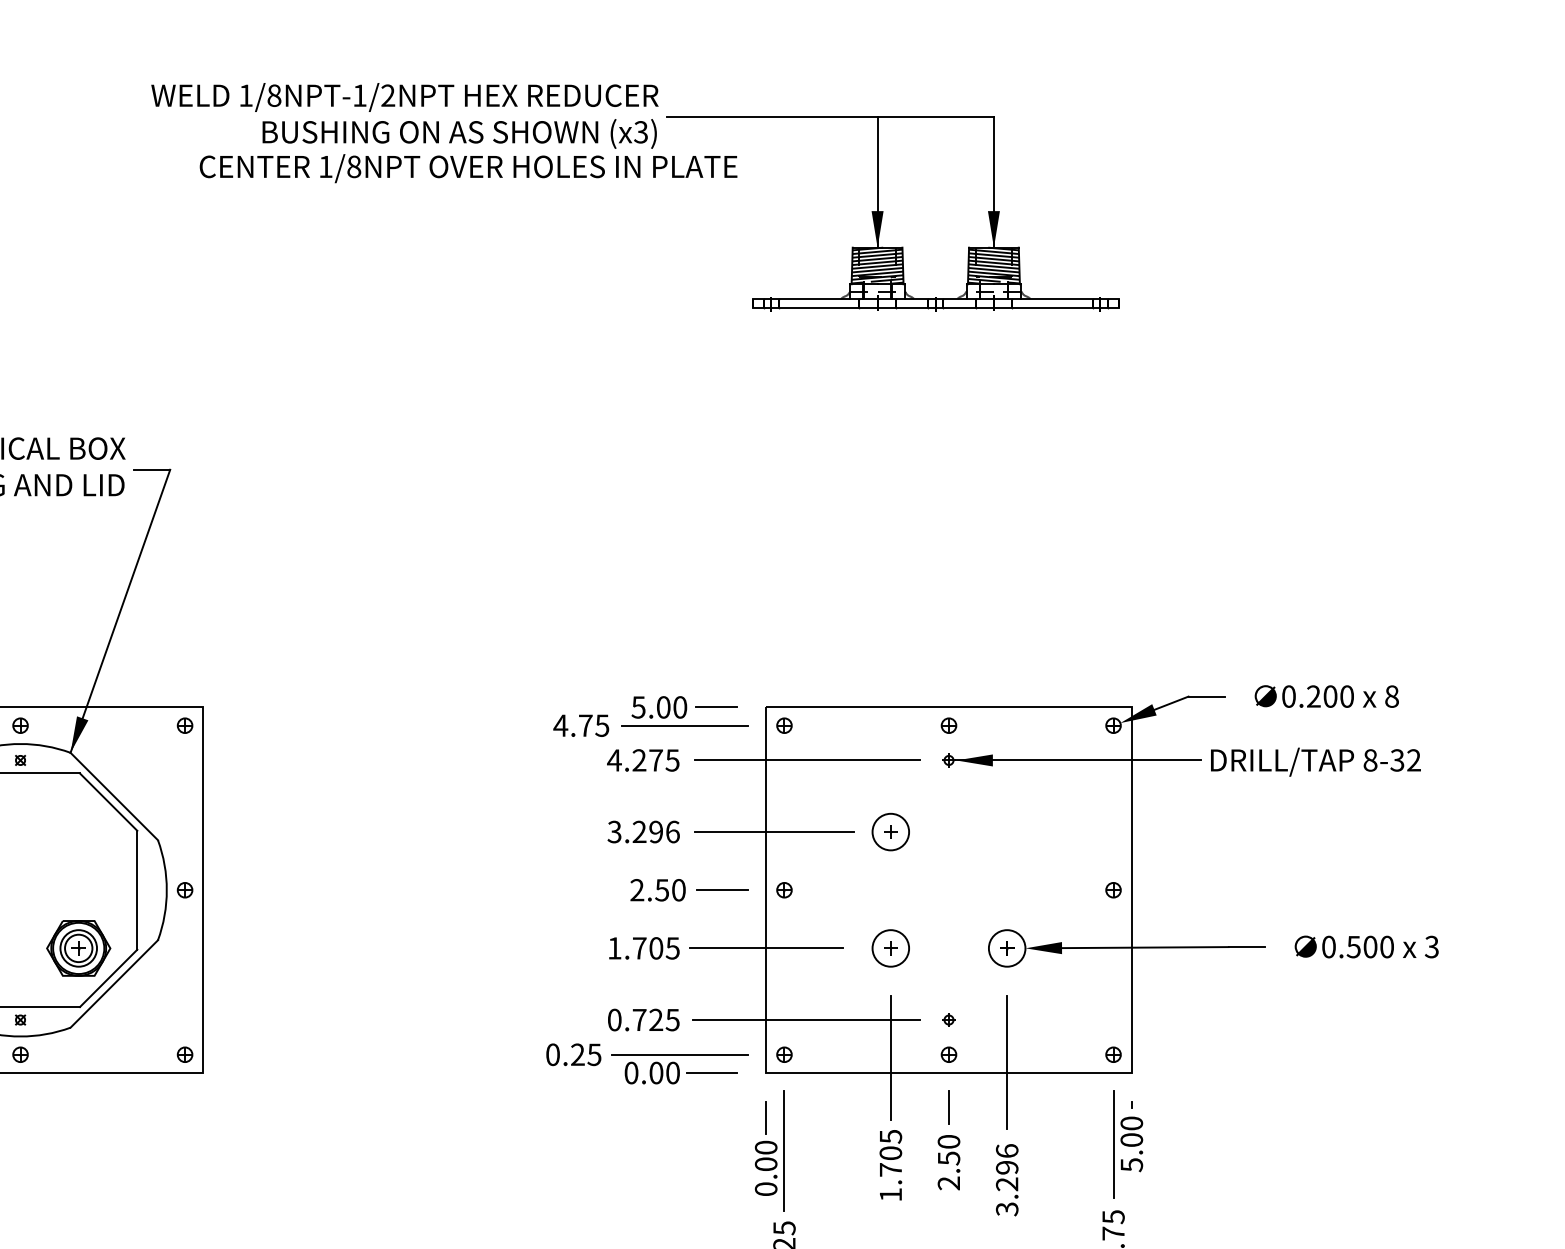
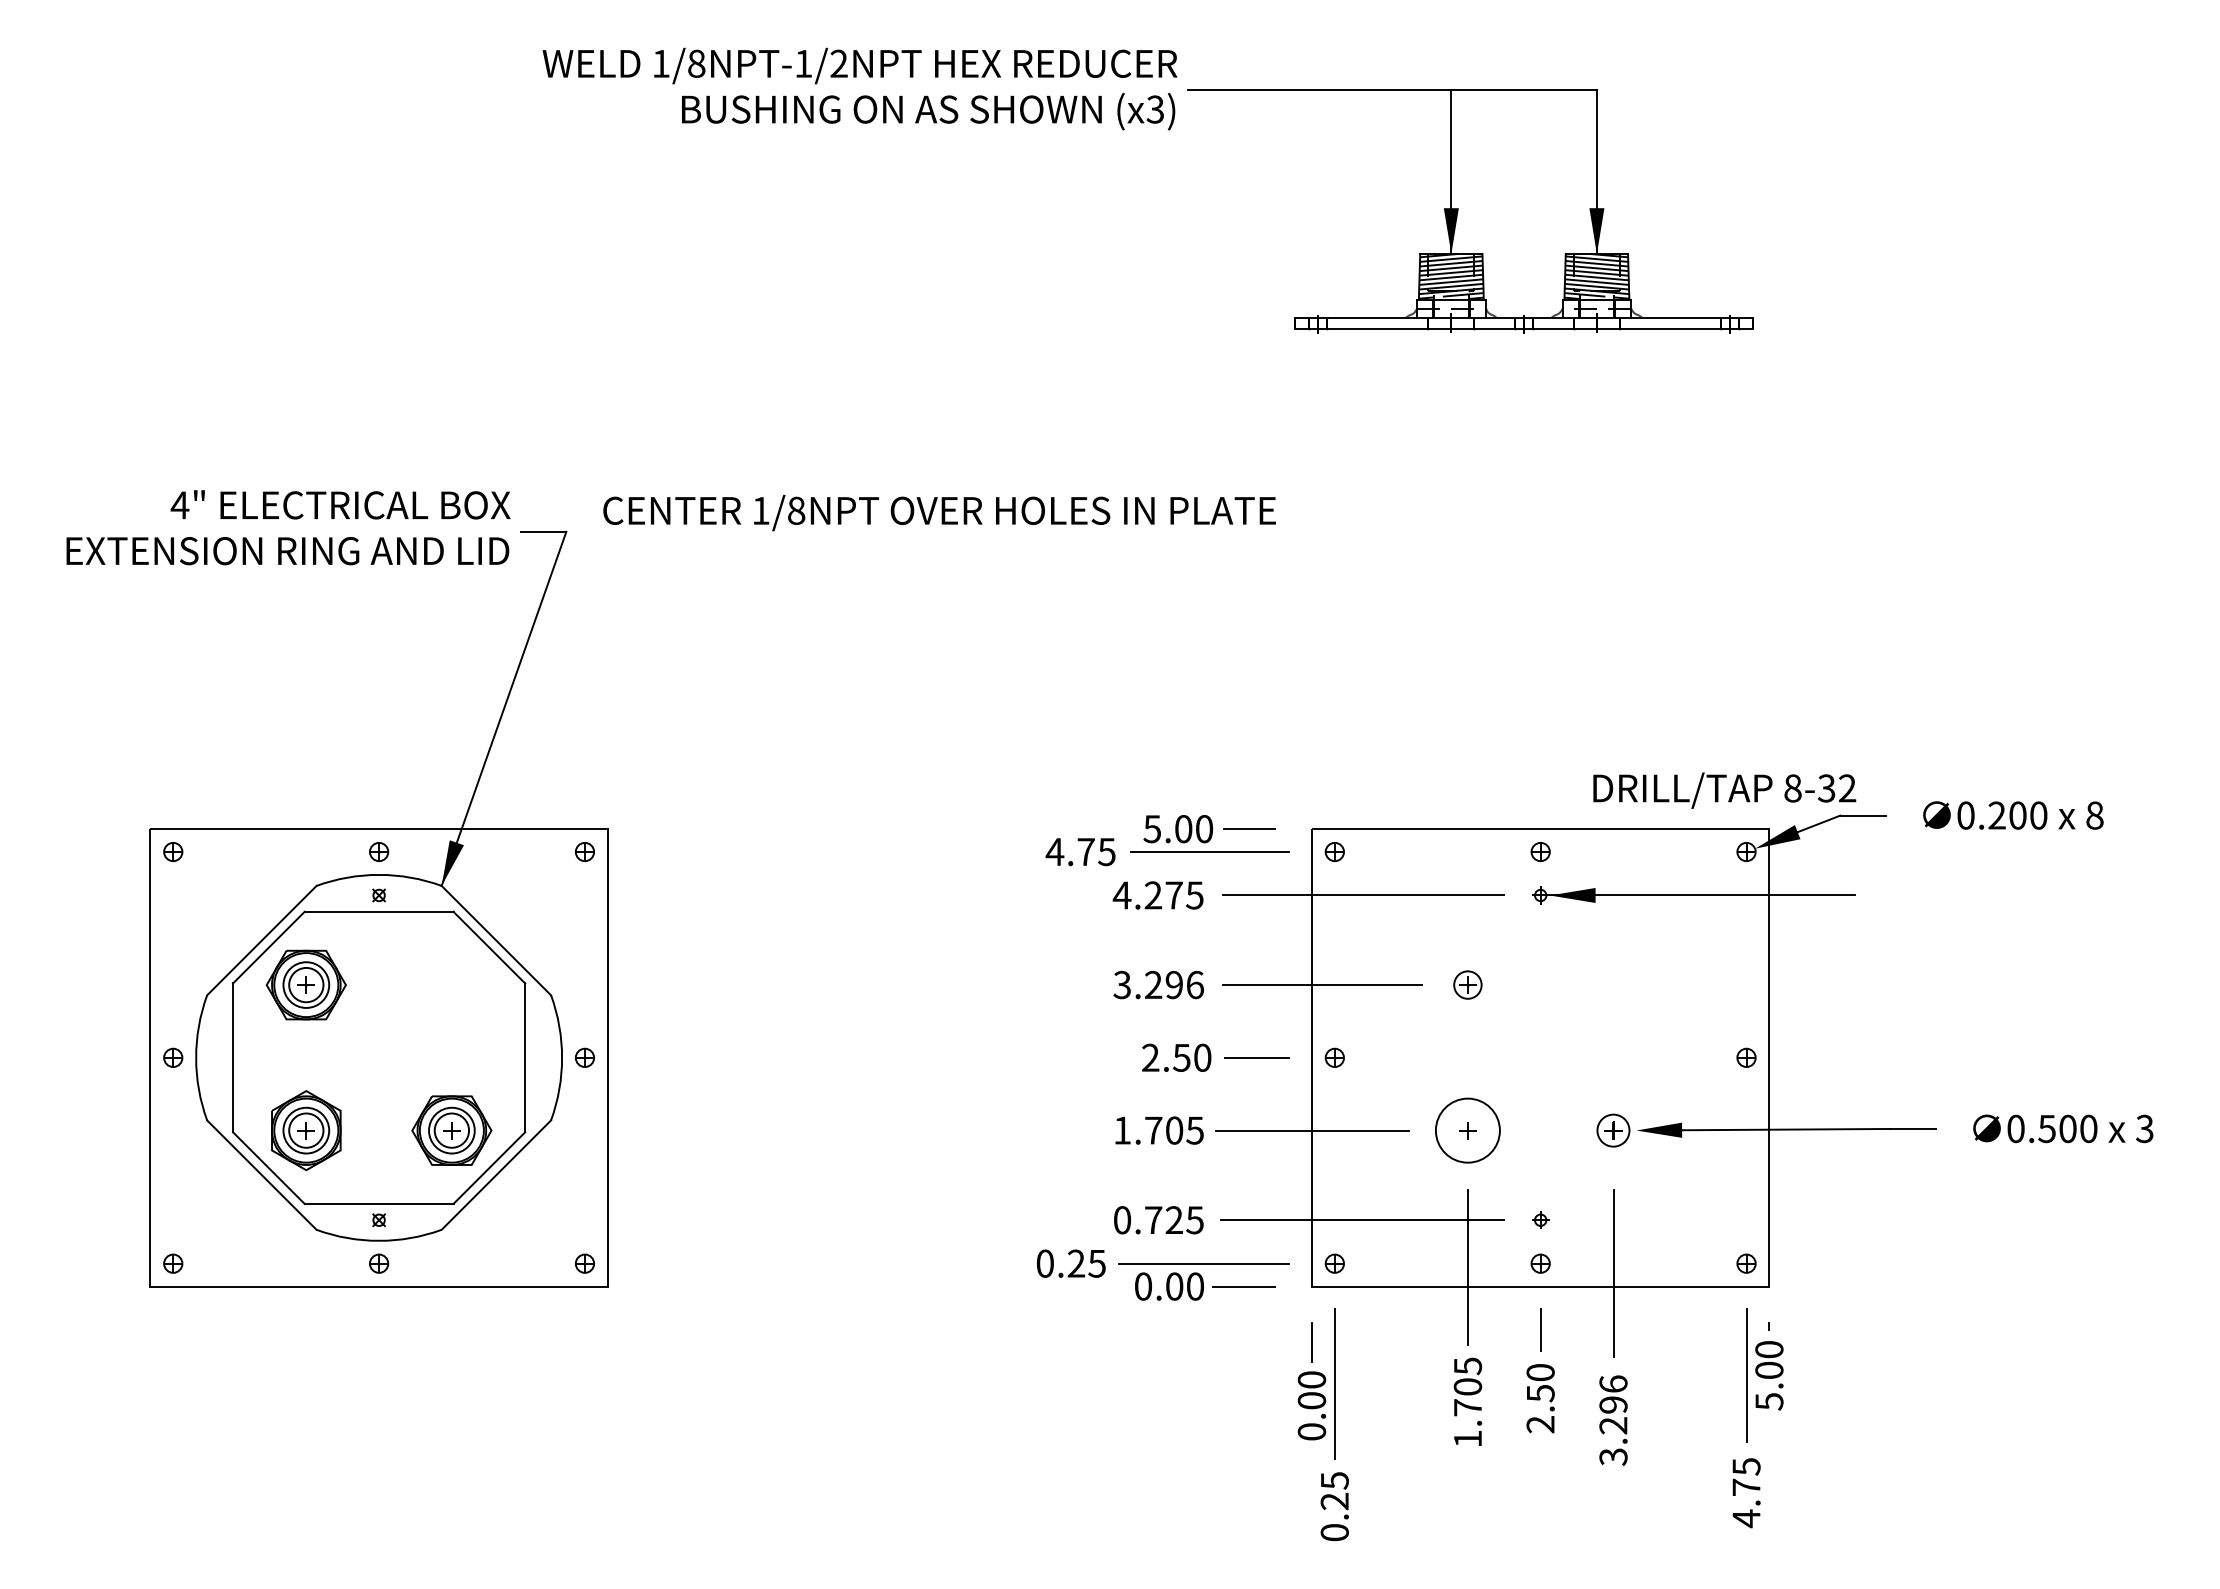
text: (468, 168) -> (939, 512), moved
text: (1315, 762) -> (1724, 790), moved
circle: (890, 831) -> (1467, 984), size x0.6
circle: (890, 948) -> (1467, 1130), size x1.4
circle: (1007, 948) -> (1613, 1130), size x0.7

